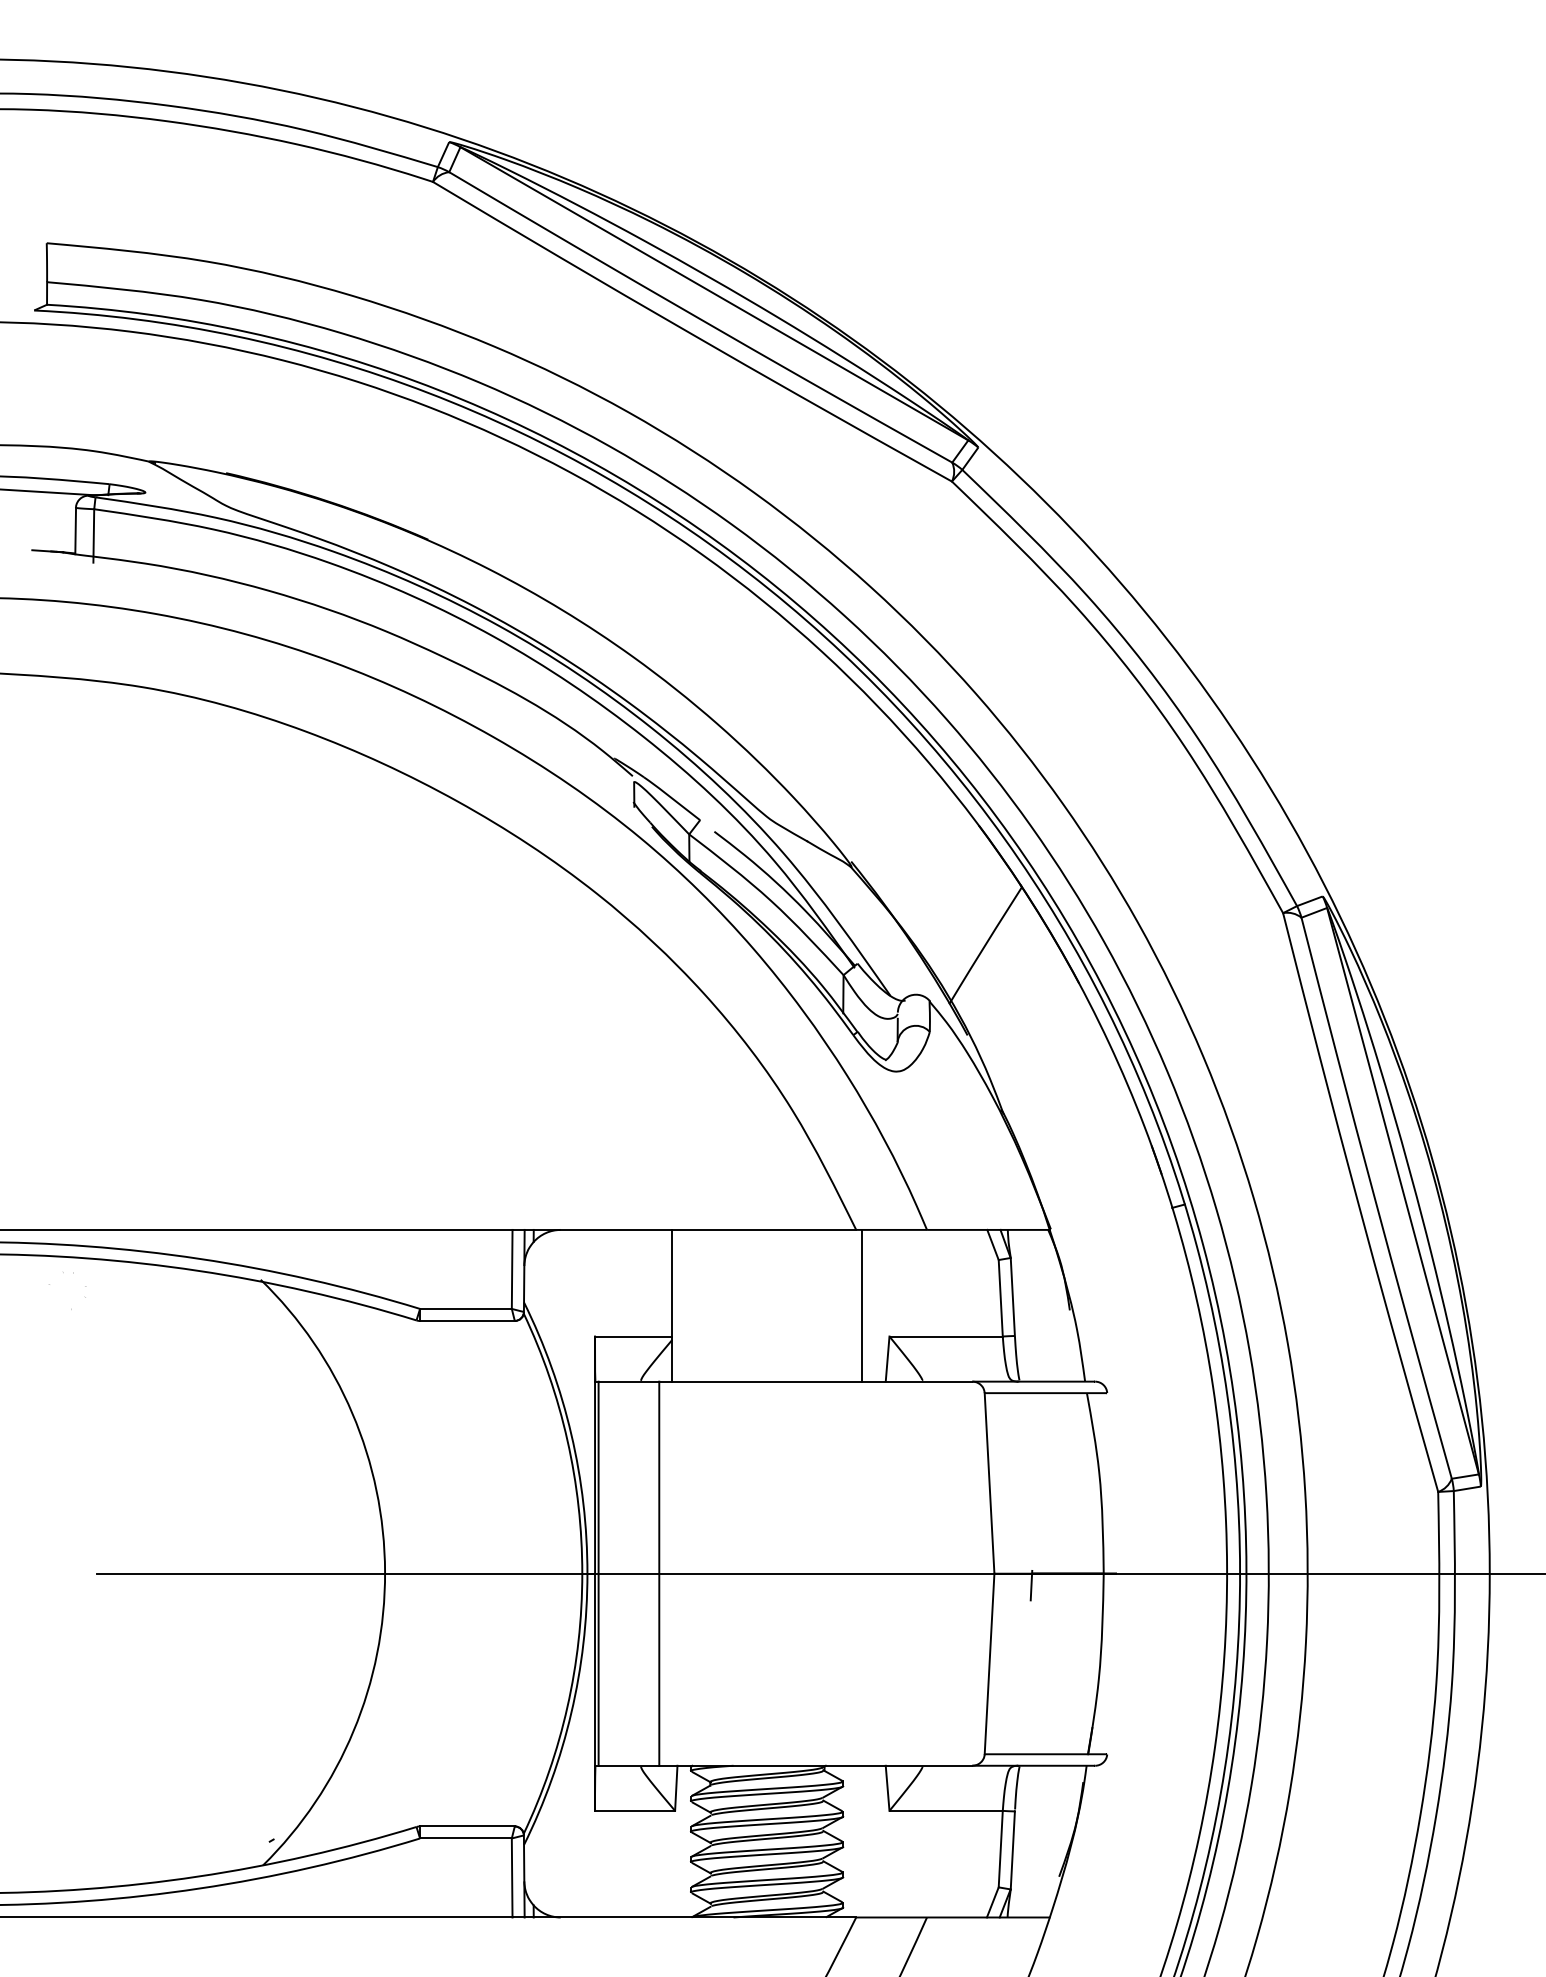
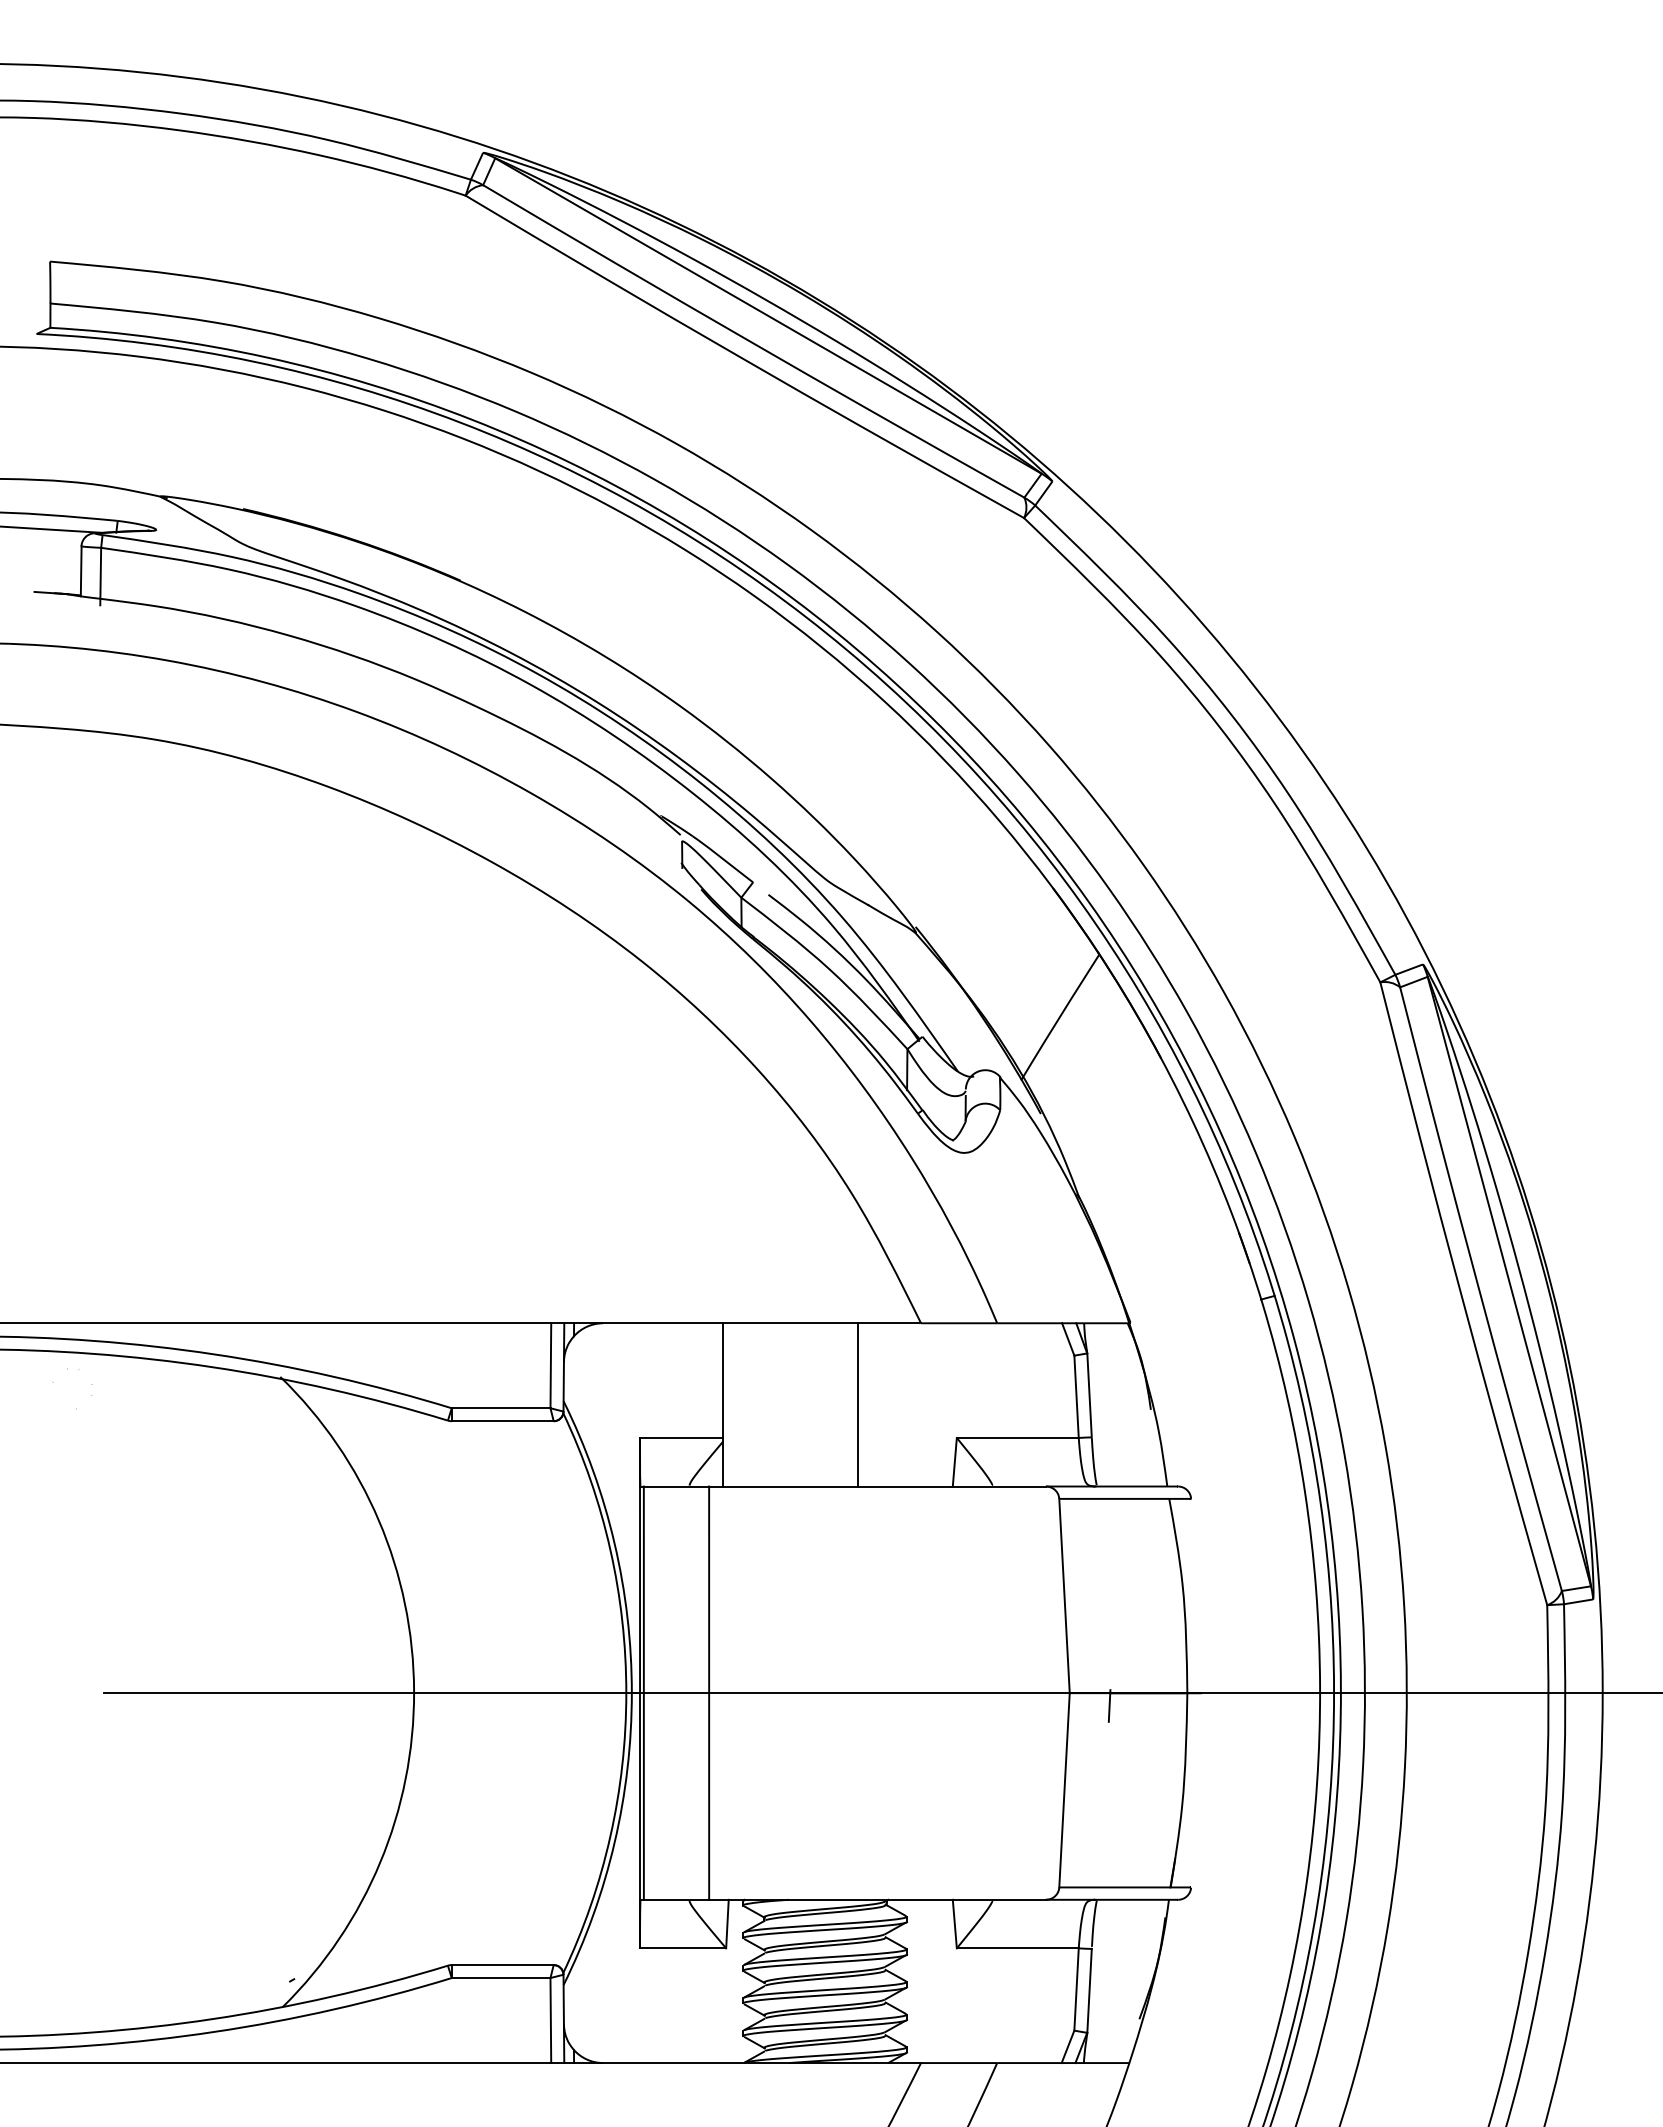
line: (861, 1305) -> (857, 1404), moved

